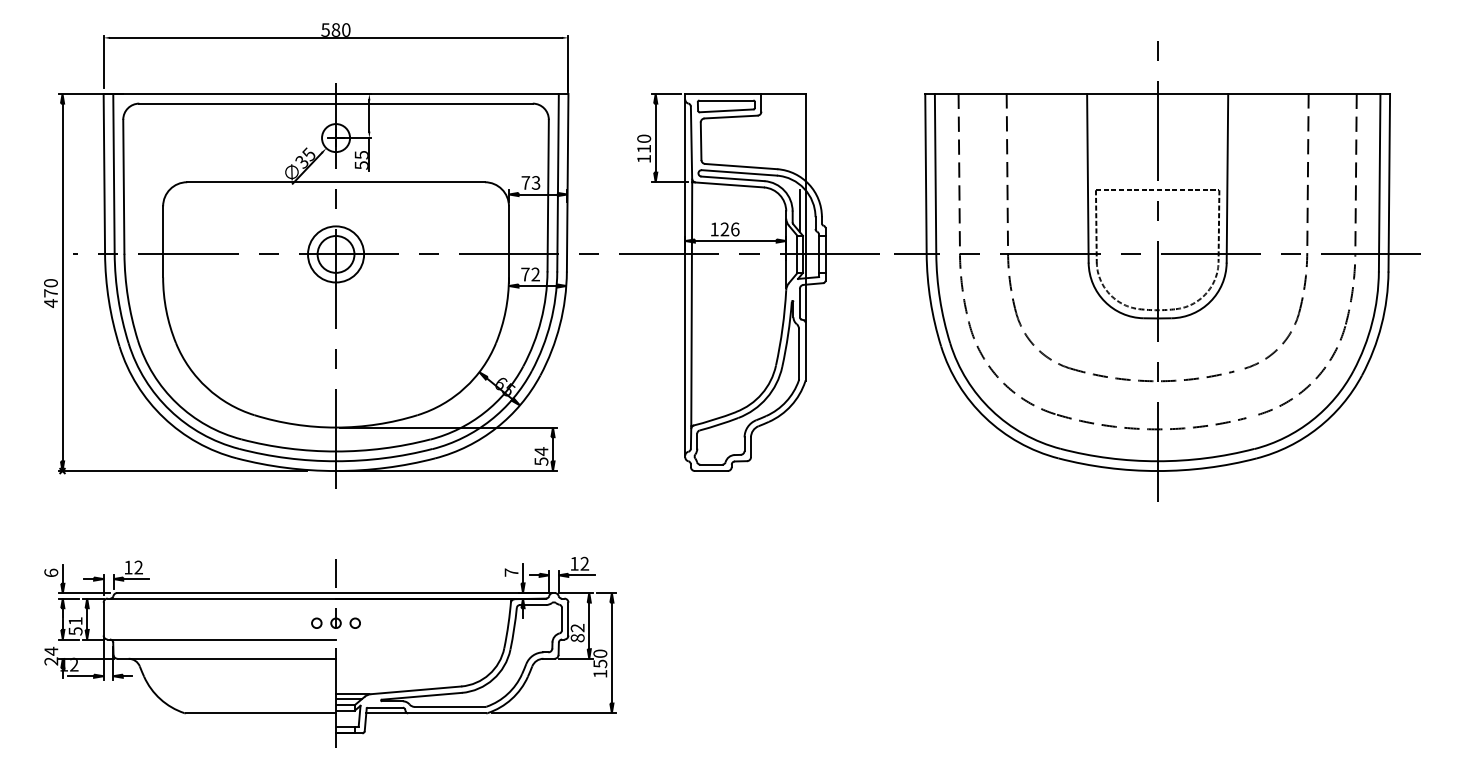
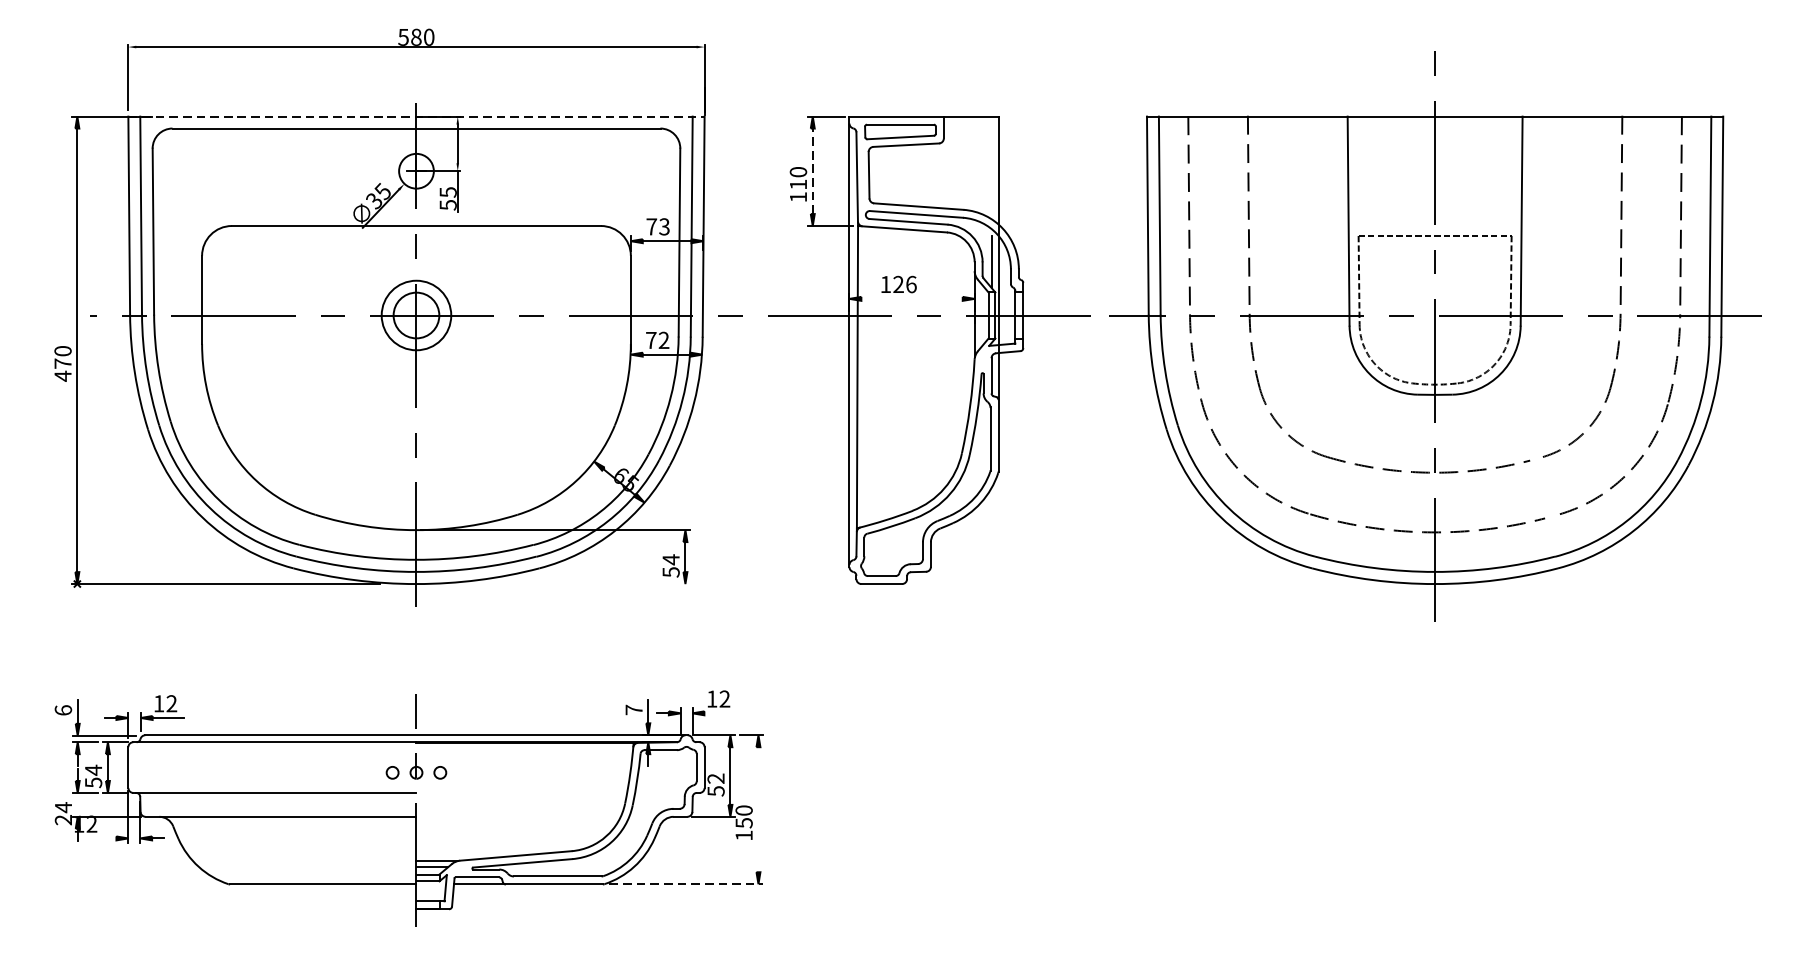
line: (336, 94) -> (417, 117), solid -> dashed
line: (655, 137) -> (812, 170), solid -> dashed
line: (735, 241) -> (911, 299), removed
line: (448, 471) -> (555, 584), removed
line: (581, 575) -> (720, 713), removed
text: (75, 620) -> (93, 769), 51 -> 54
text: (577, 638) -> (715, 791), 82 -> 52
line: (611, 652) -> (757, 809), removed
line: (81, 676) -> (100, 838), removed
line: (554, 713) -> (687, 884), solid -> dashed

